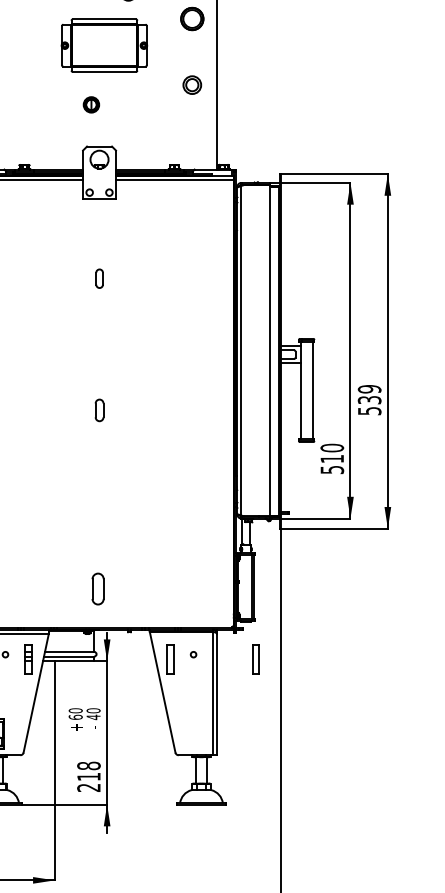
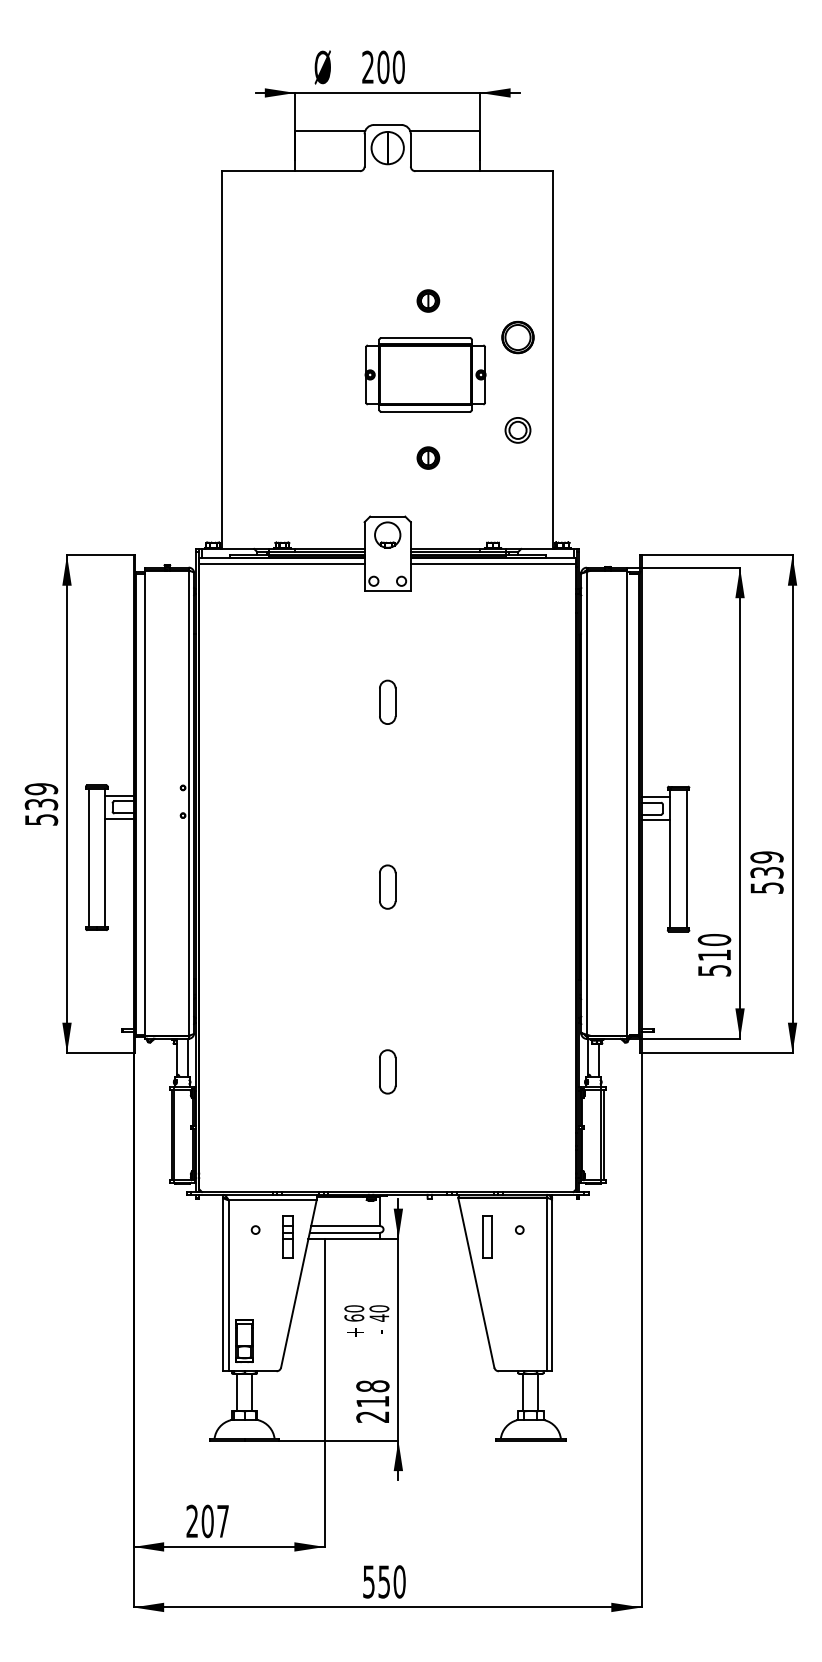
part: (104, 45) -> (425, 374), moved
part: (91, 104) -> (428, 457), moved
part: (99, 278) -> (387, 701), size x1.67
part: (99, 409) -> (387, 886), size x1.43
part: (97, 588) -> (387, 1071), moved
part: (256, 659) -> (607, 1236), removed

